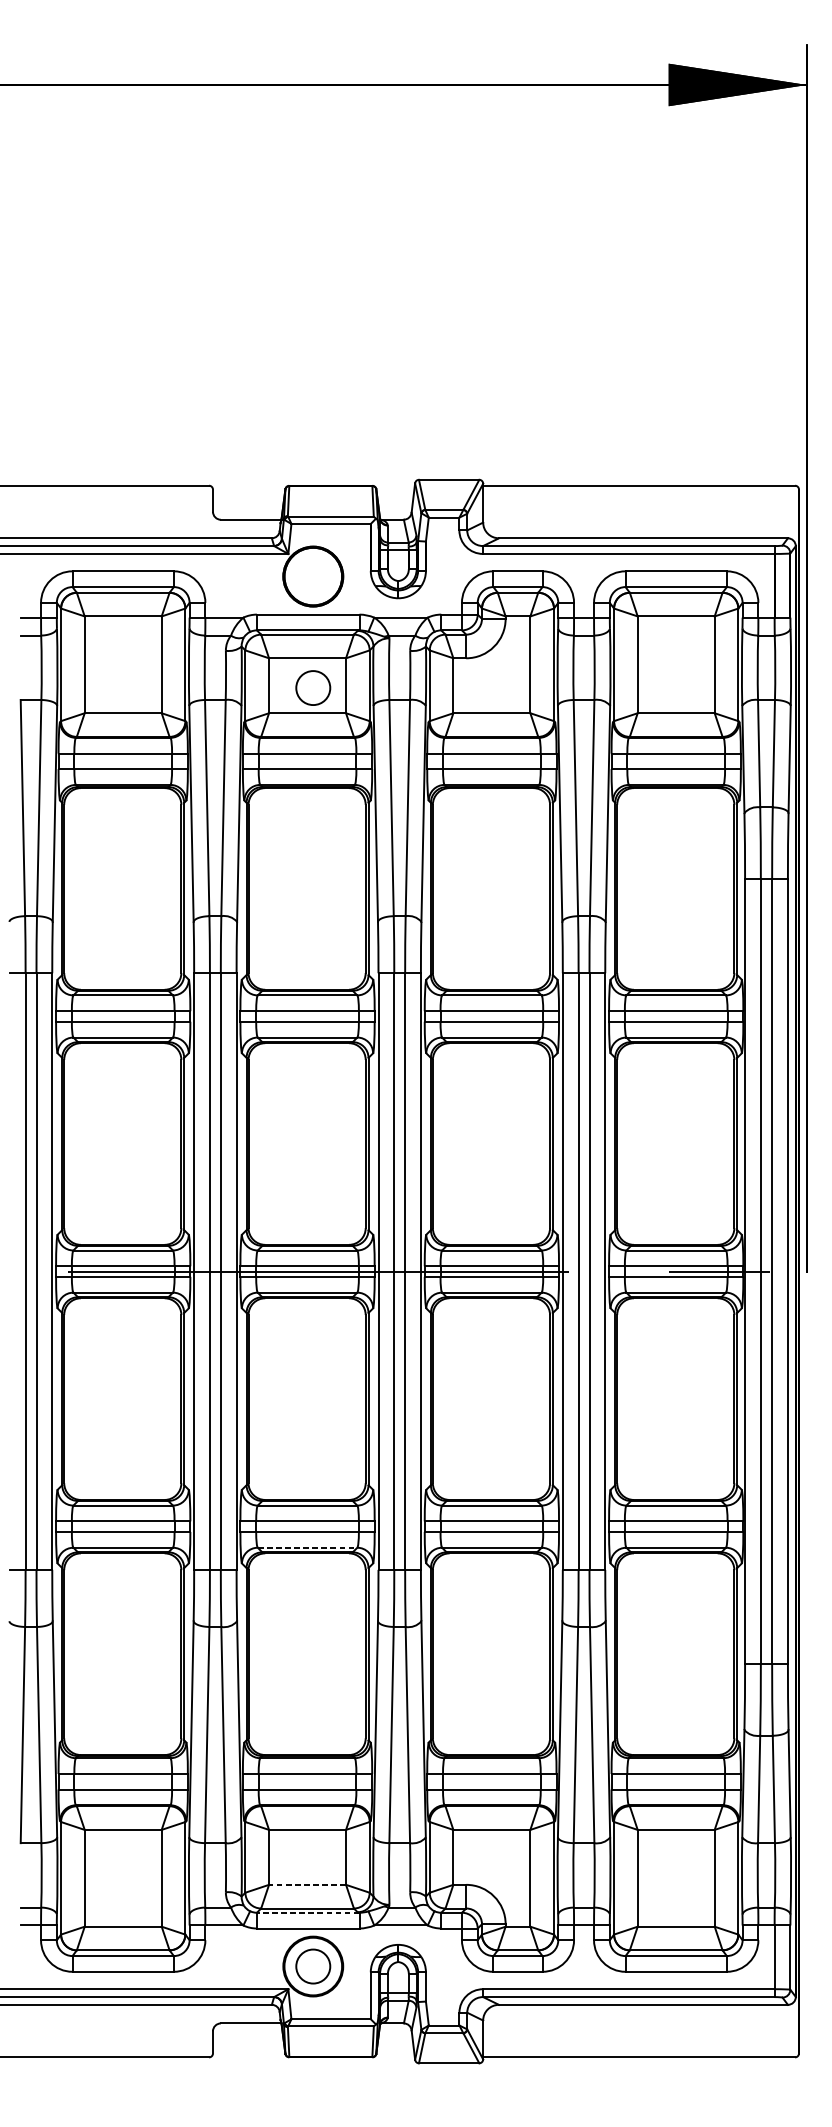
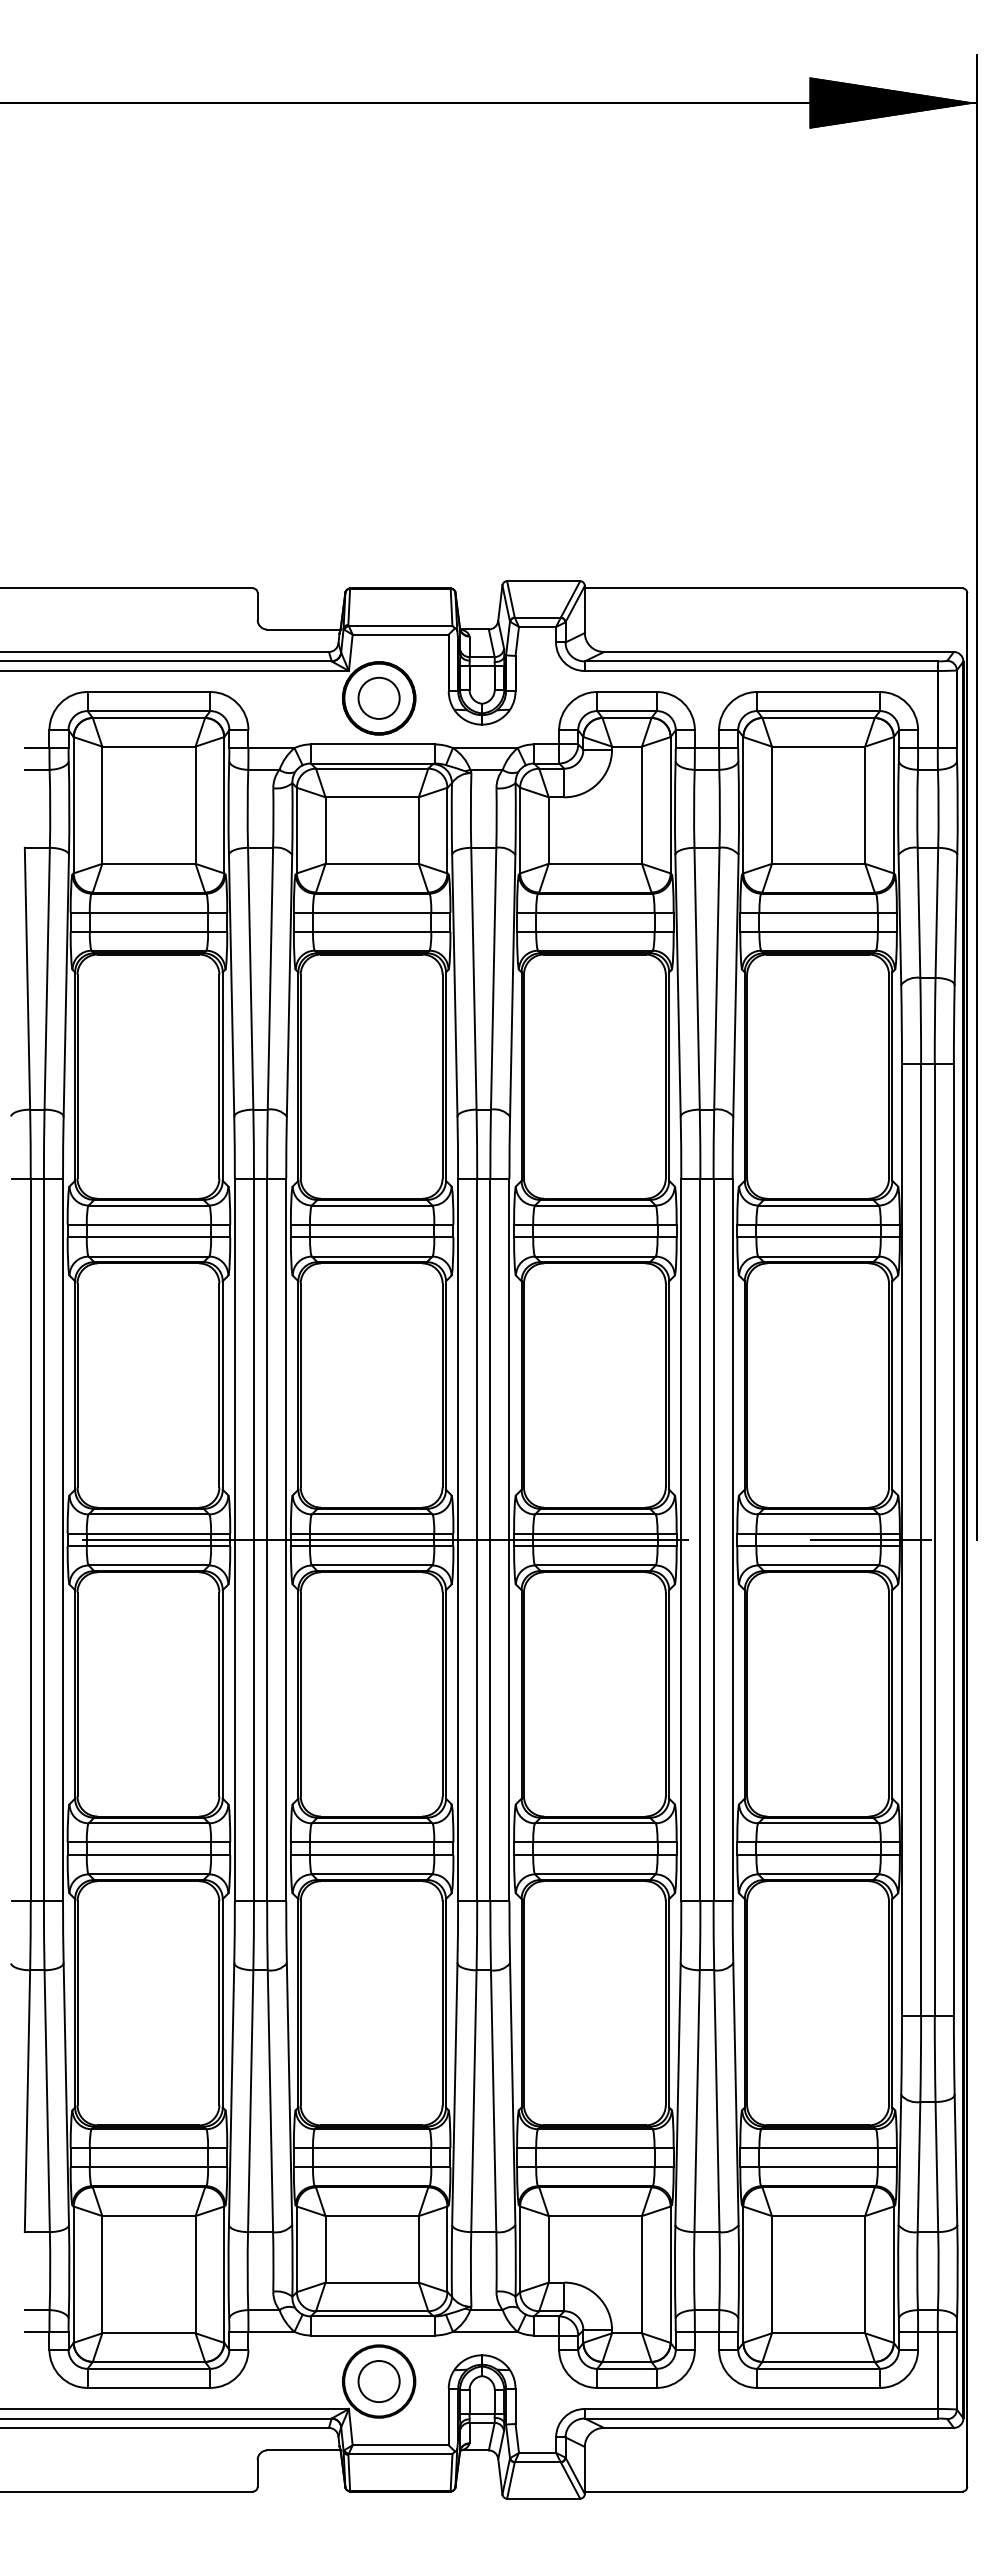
circle: (312, 687) -> (378, 697), moved
line: (307, 1547) -> (372, 1874), dashed -> solid
line: (307, 1884) -> (372, 2282), dashed -> solid
line: (307, 1912) -> (372, 2316), dashed -> solid

